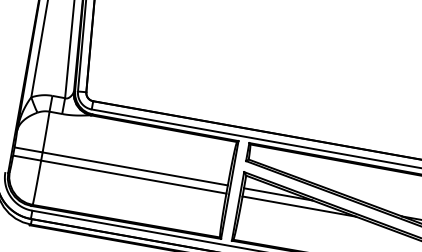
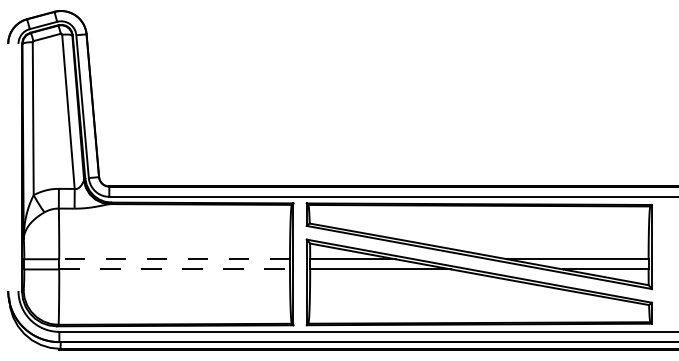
line: (135, 169) -> (174, 259), solid -> dashed
line: (134, 177) -> (175, 269), solid -> dashed

